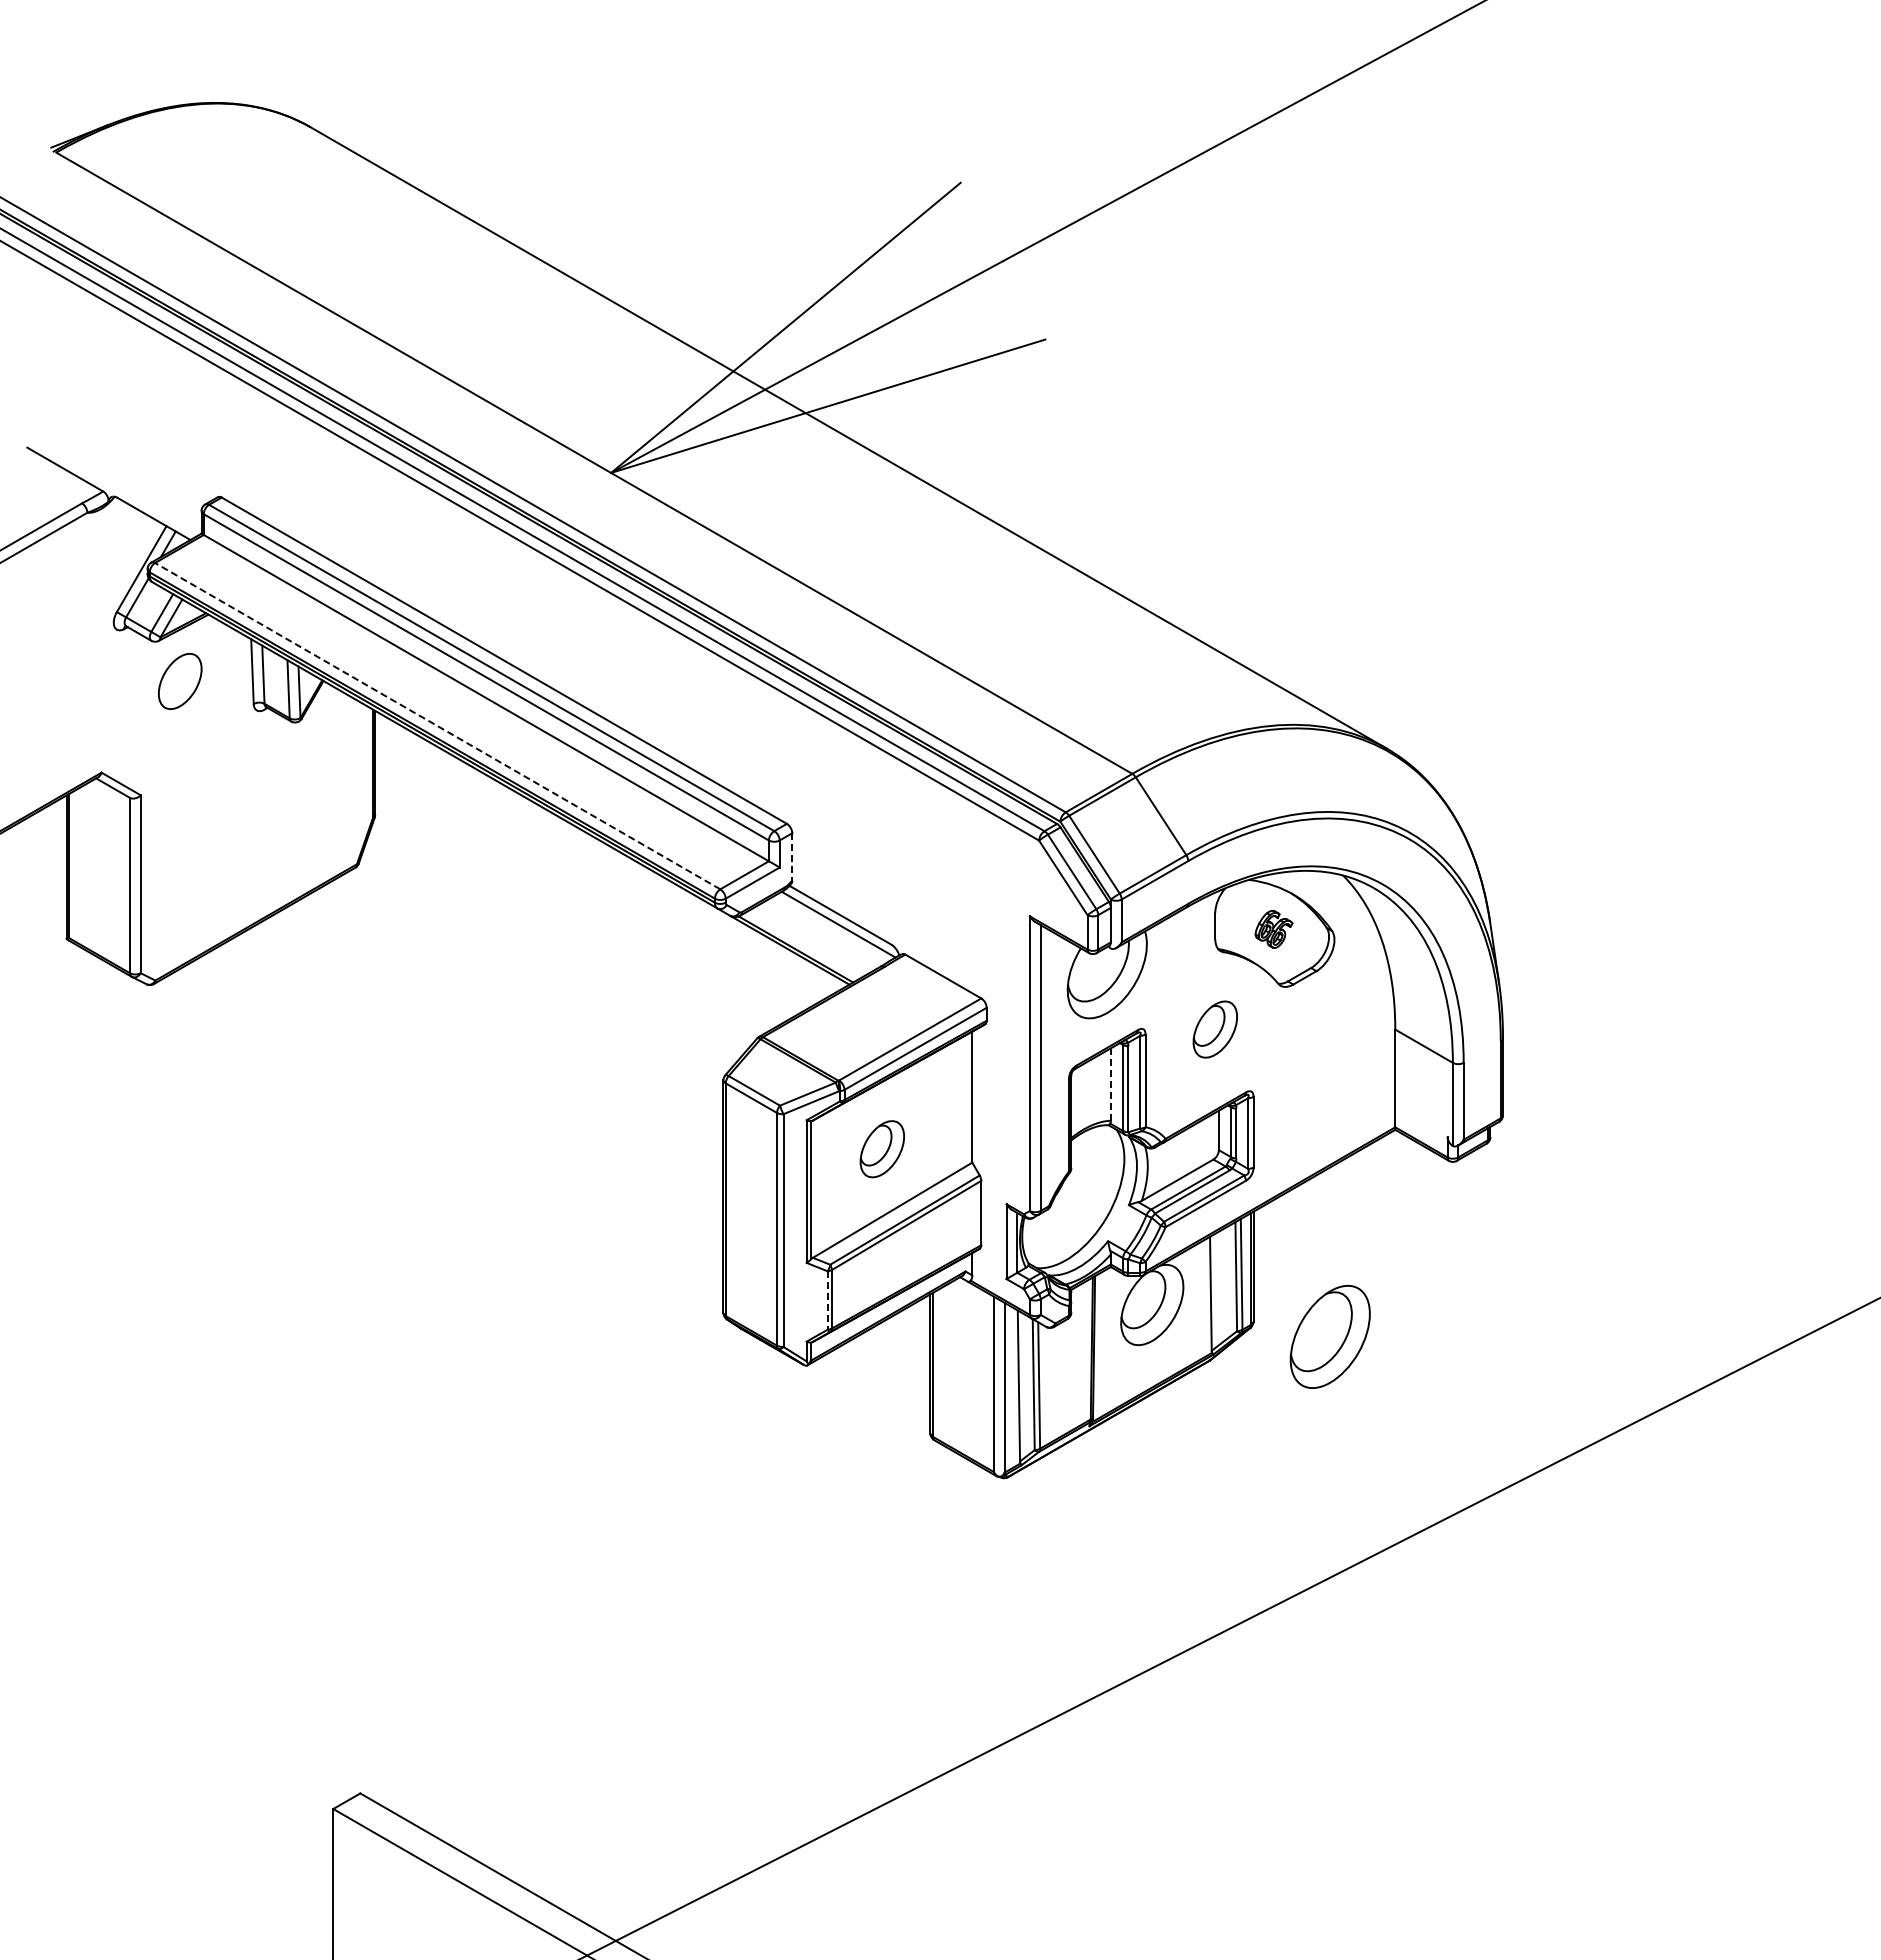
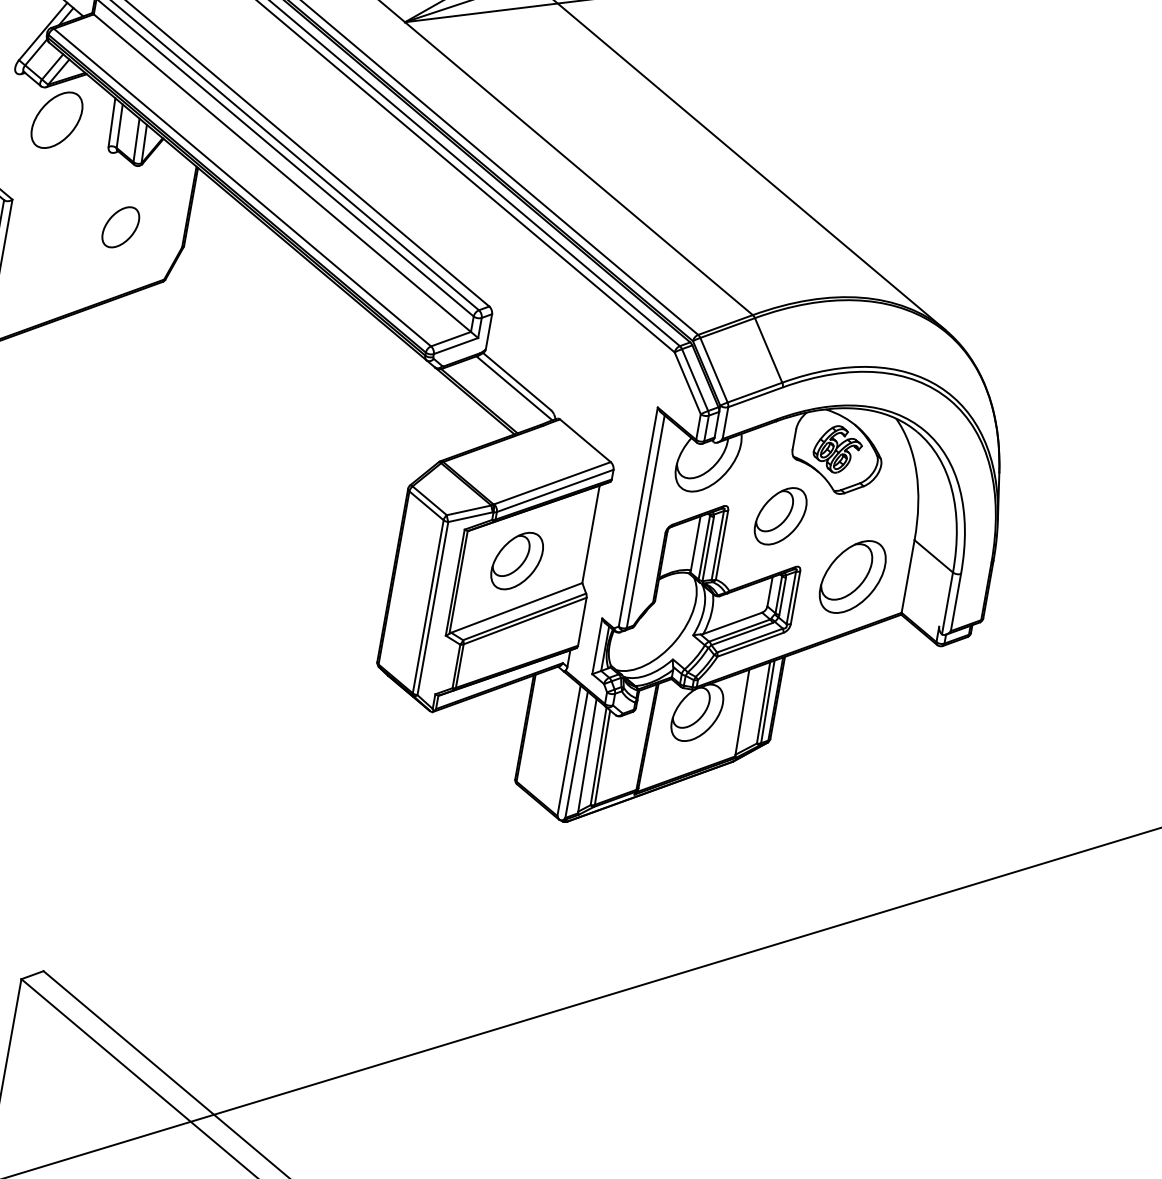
part: (179, 681) -> (56, 120), size x1.43
line: (437, 725) -> (242, 187), dashed -> solid
part: (288, 805) -> (121, 226), added
line: (792, 856) -> (489, 331), dashed -> solid
part: (1273, 929) -> (837, 449), size x1.67
part: (1215, 1029) -> (780, 516), size x1.43
line: (1110, 1085) -> (695, 544), dashed -> solid
part: (882, 1149) -> (517, 561), size x1.43
line: (827, 1301) -> (456, 667), dashed -> solid
part: (1329, 1336) -> (852, 576), moved

